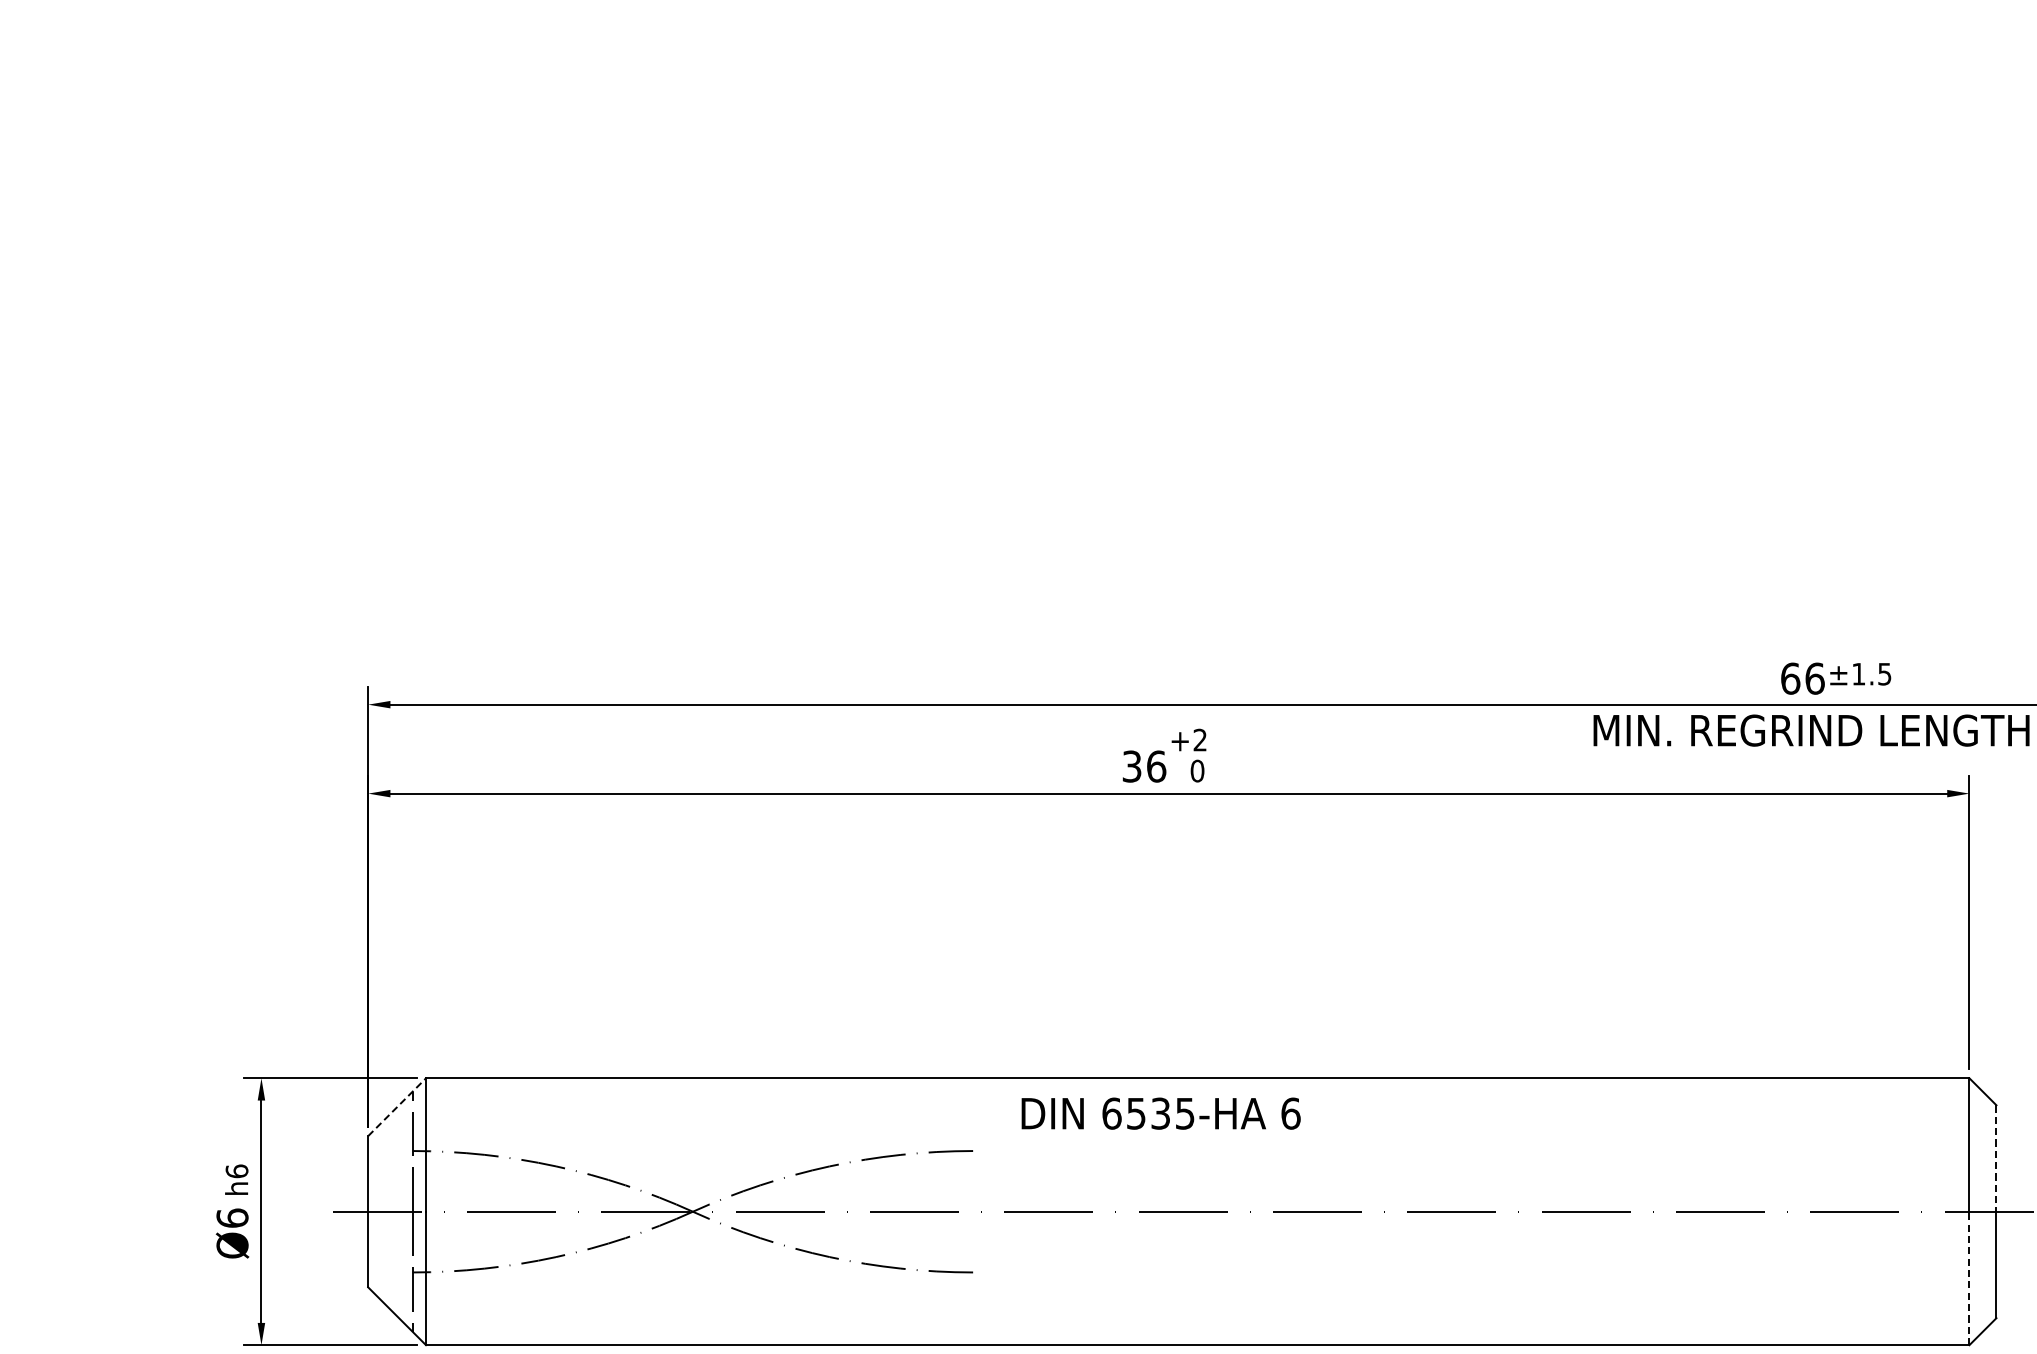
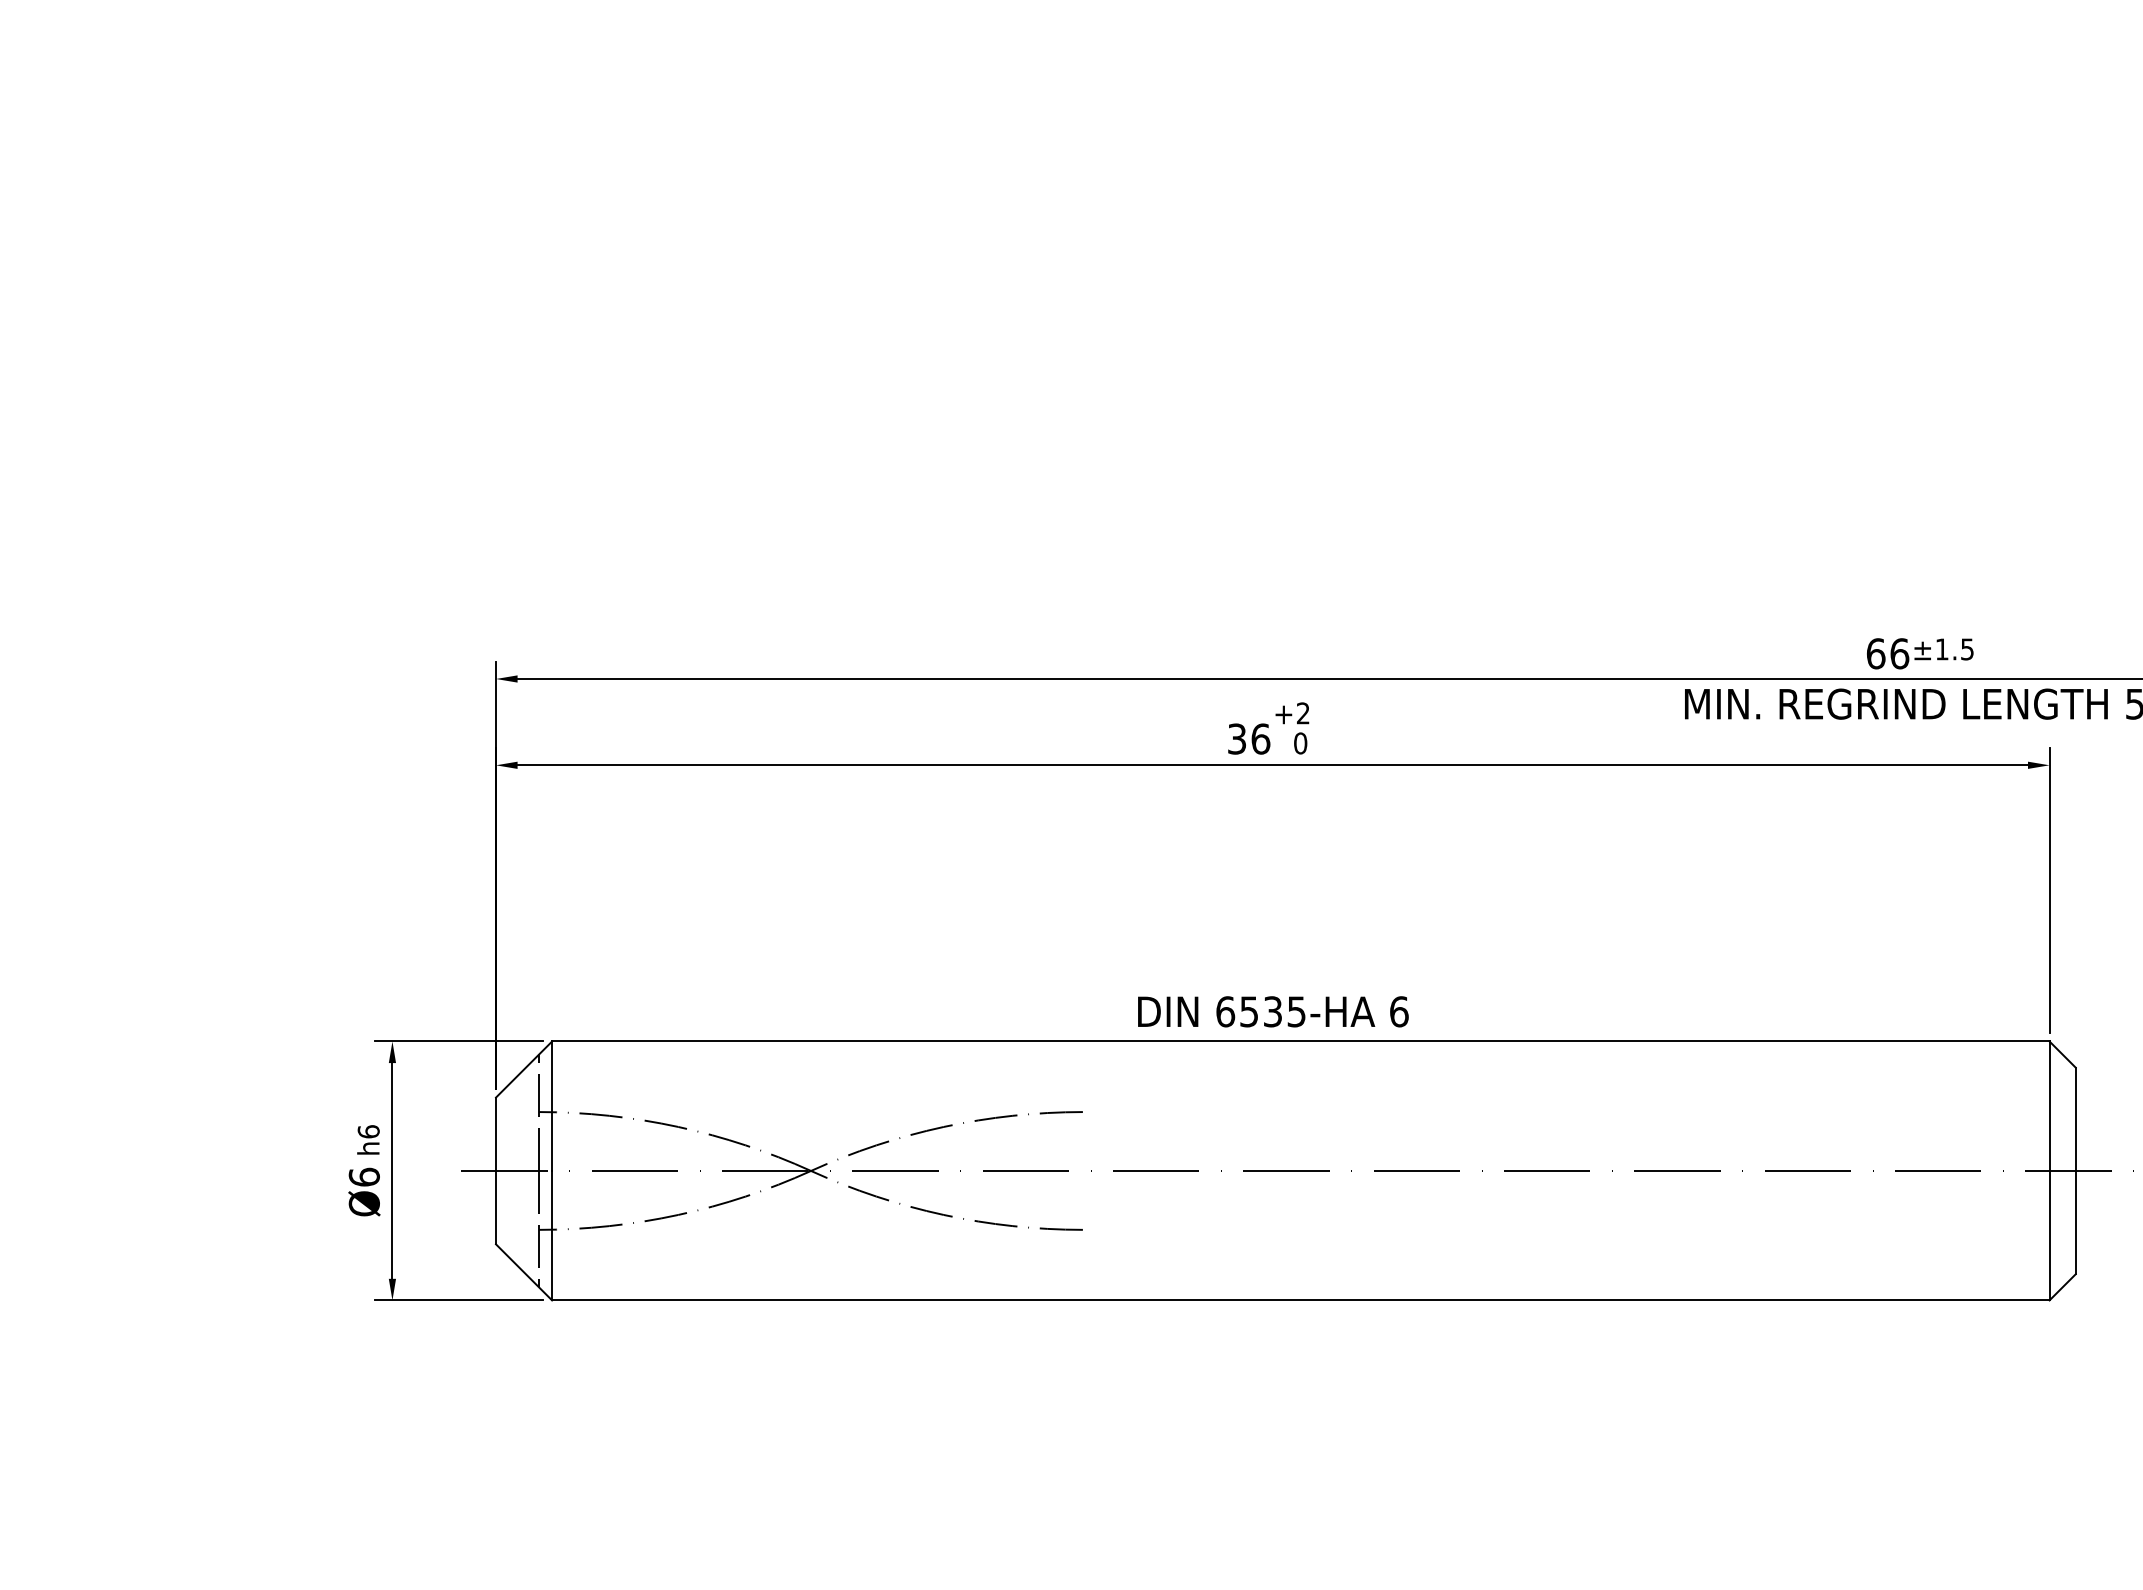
line: (397, 1107) -> (524, 1069), dashed -> solid
text: (1161, 1113) -> (1273, 1011), moved
line: (1996, 1158) -> (2075, 1119), dashed -> solid
line: (1969, 1278) -> (2049, 1235), dashed -> solid

